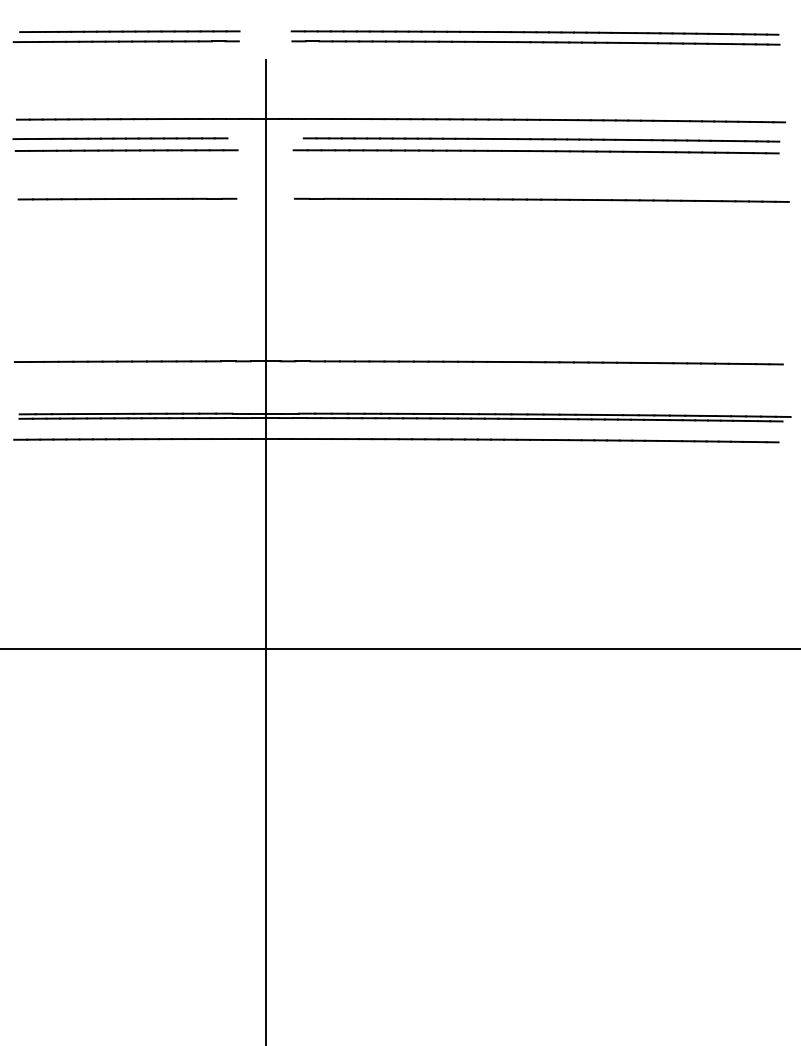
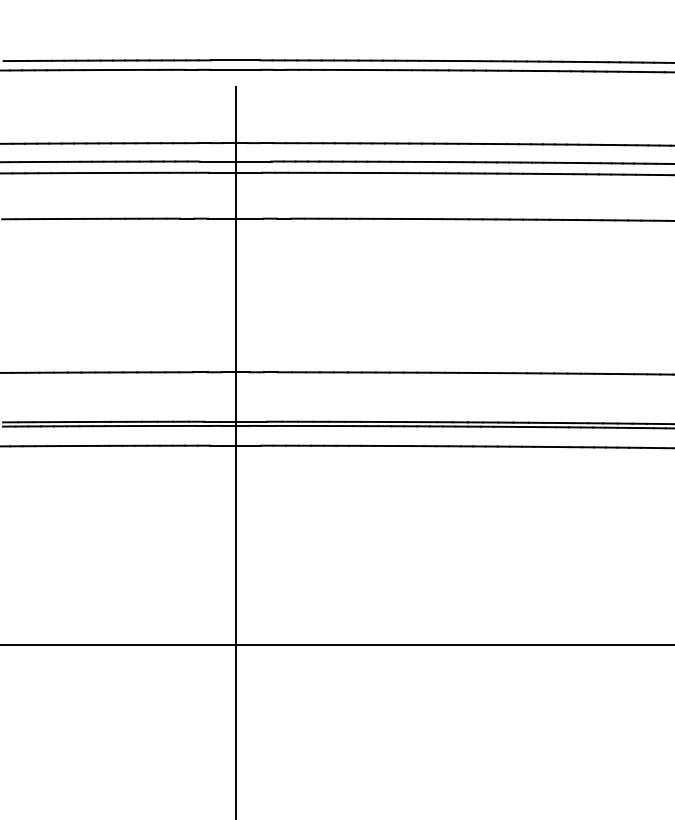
line: (265, 31) -> (235, 60), added
line: (265, 41) -> (235, 69), added
line: (265, 138) -> (235, 161), added
line: (265, 150) -> (235, 172), added
line: (265, 198) -> (235, 218), added

